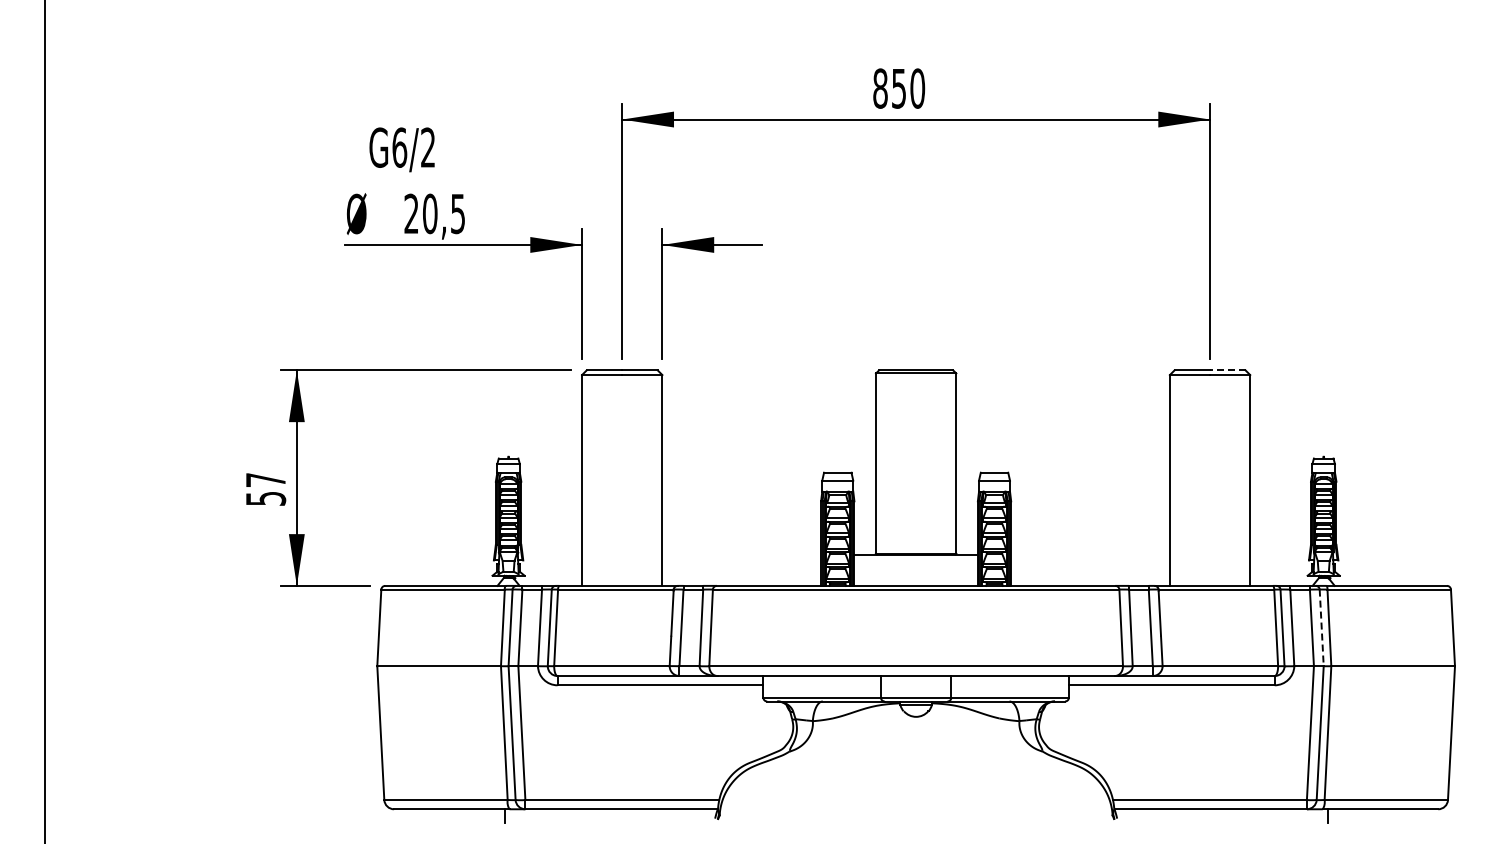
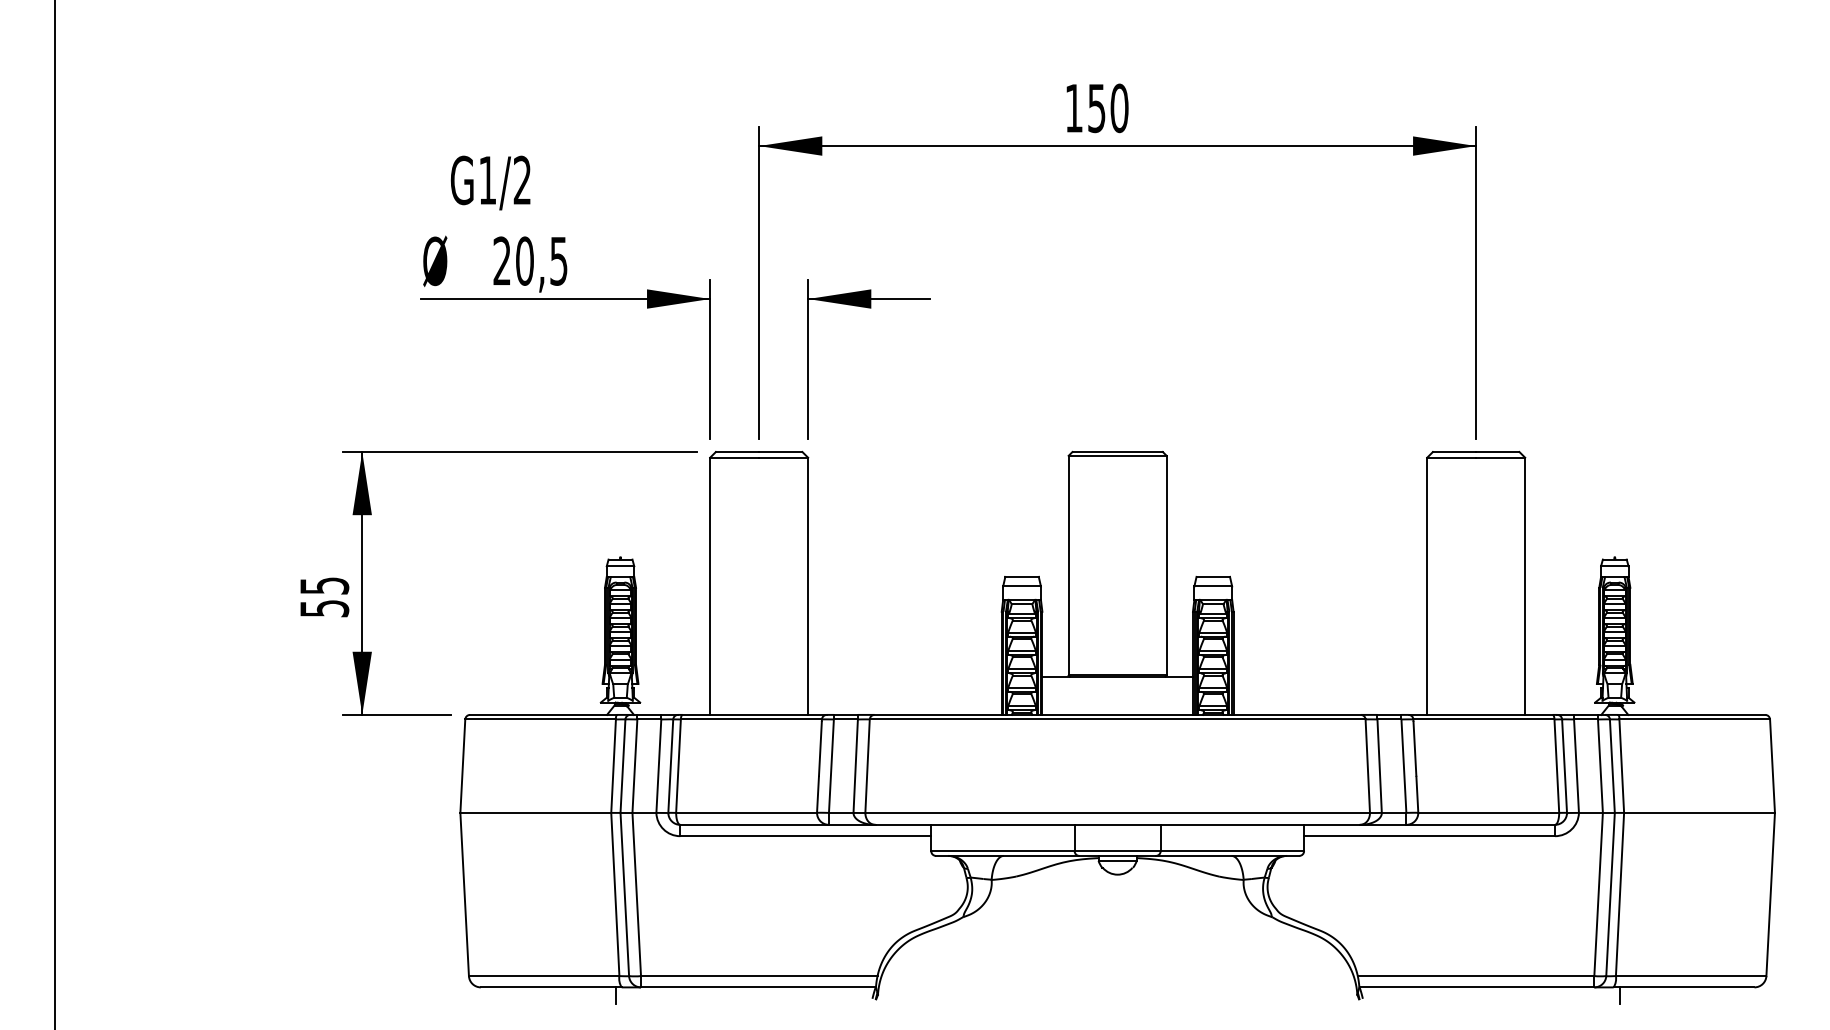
text: (880, 88) -> (1074, 108), 850 -> 150
text: (399, 147) -> (487, 180), G6/2 -> G1/2
line: (1227, 370) -> (1497, 452), dashed -> solid
text: (266, 480) -> (325, 586), 57 -> 55
line: (1321, 628) -> (1612, 766), dashed -> solid

